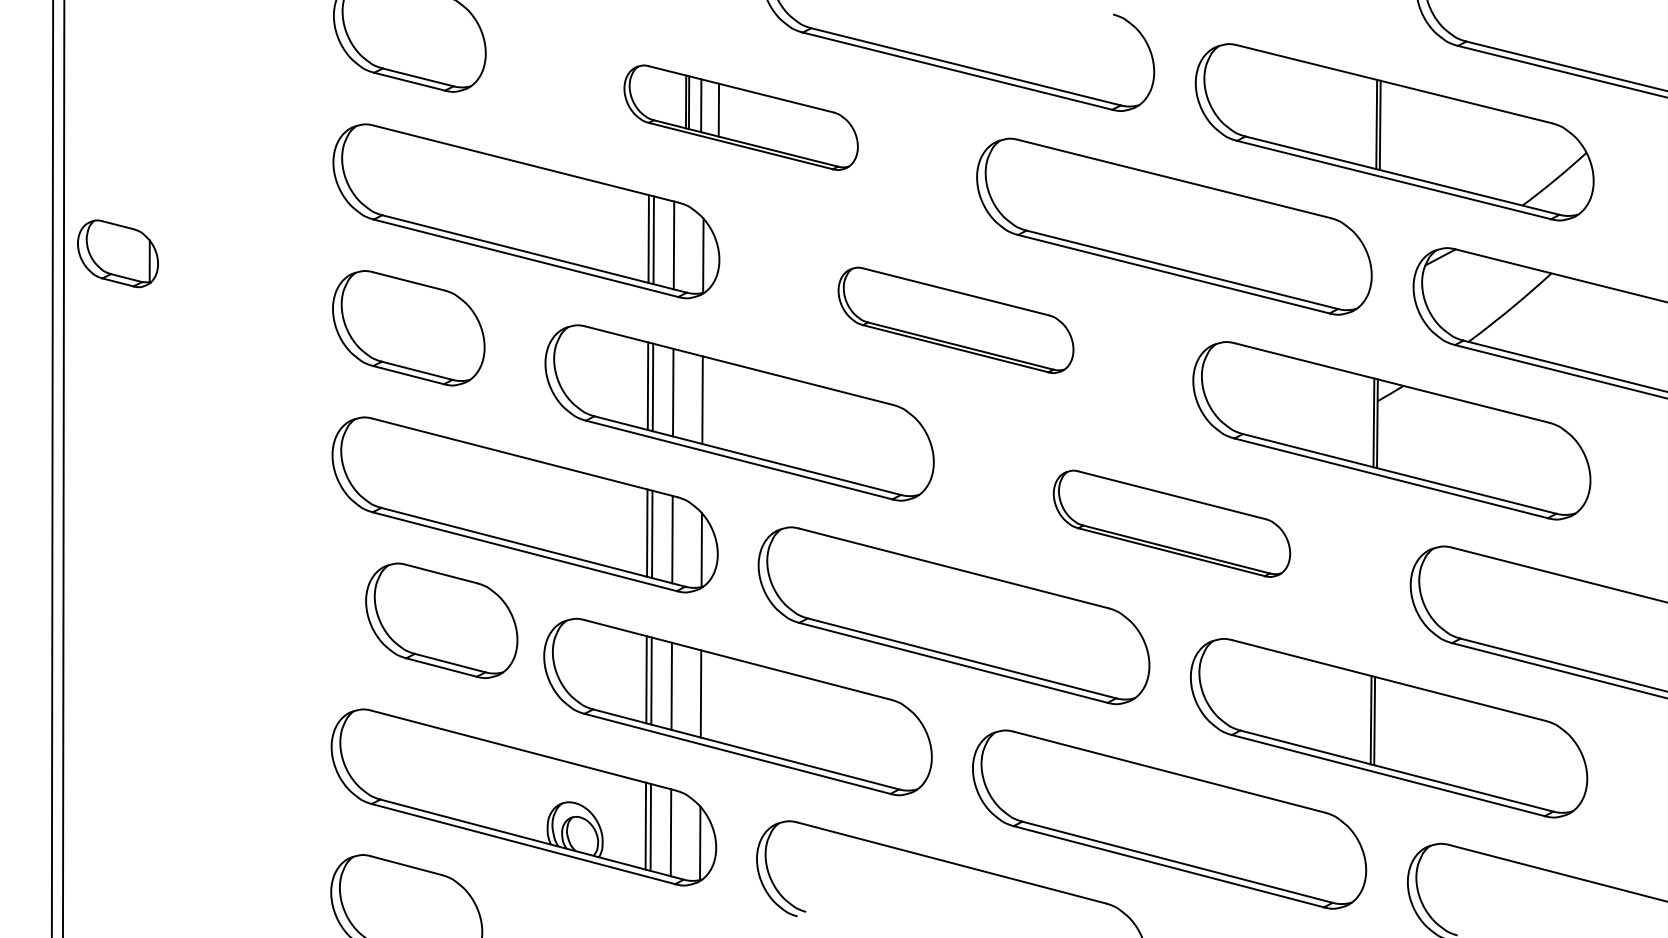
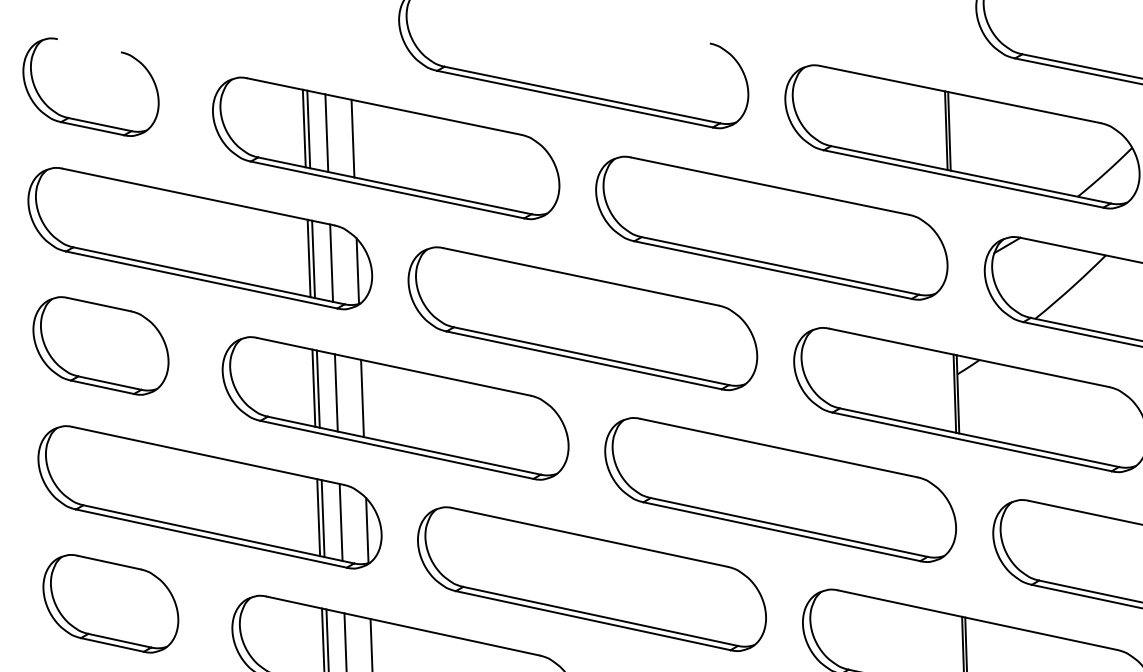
part: (740, 117) -> (385, 148), size x1.67
part: (955, 320) -> (582, 318), size x1.67
part: (1171, 523) -> (780, 489), size x1.67
part: (441, 620) -> (110, 603), moved

